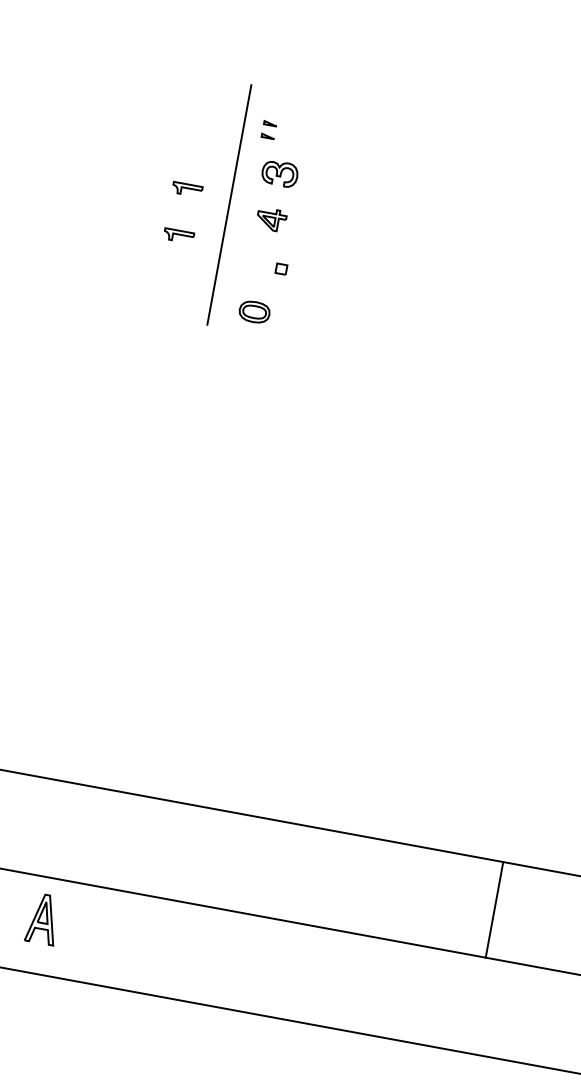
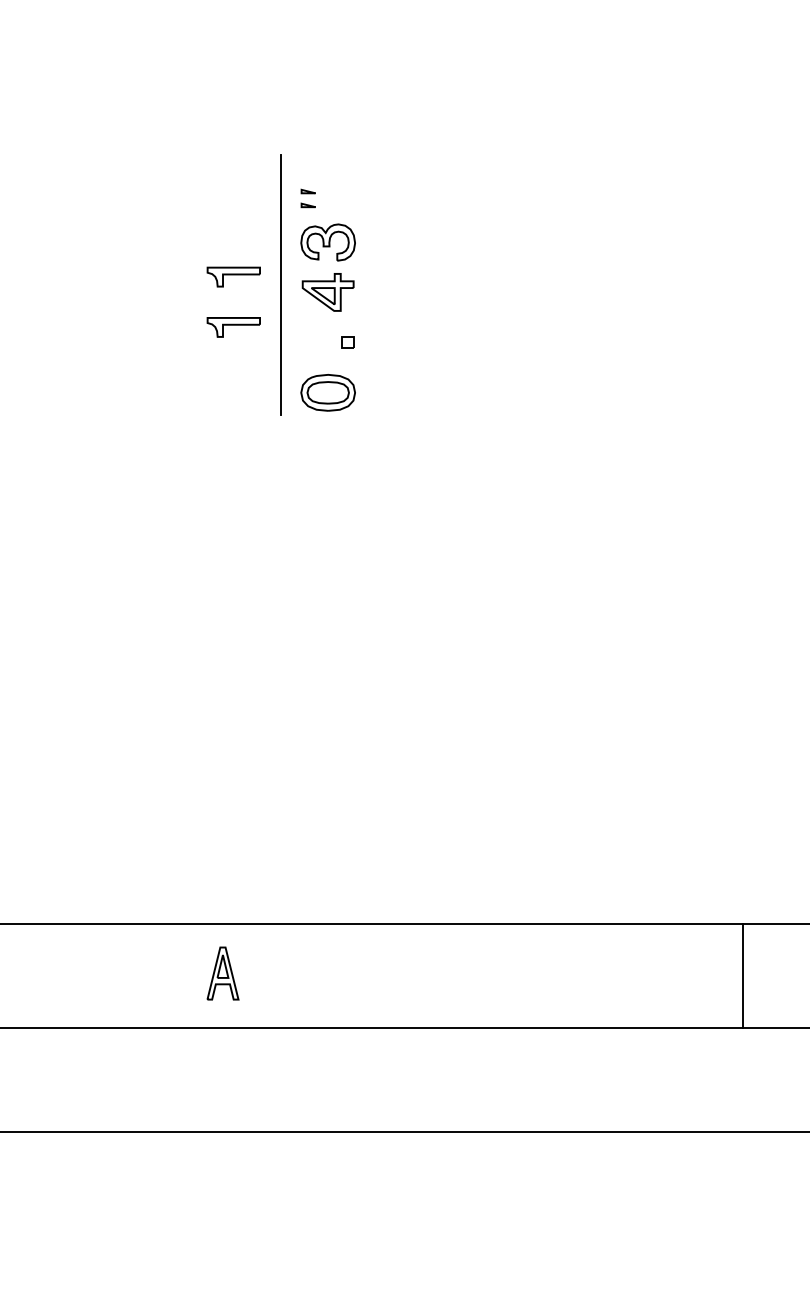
part: (279, 173) -> (327, 242), size x1.43
part: (187, 189) -> (233, 276), size x1.67
part: (271, 219) -> (327, 292), size x1.67
part: (178, 236) -> (233, 327), size x1.67
part: (254, 311) -> (327, 392), size x1.67
line: (494, 909) -> (743, 975), moved
part: (42, 918) -> (222, 973), moved

